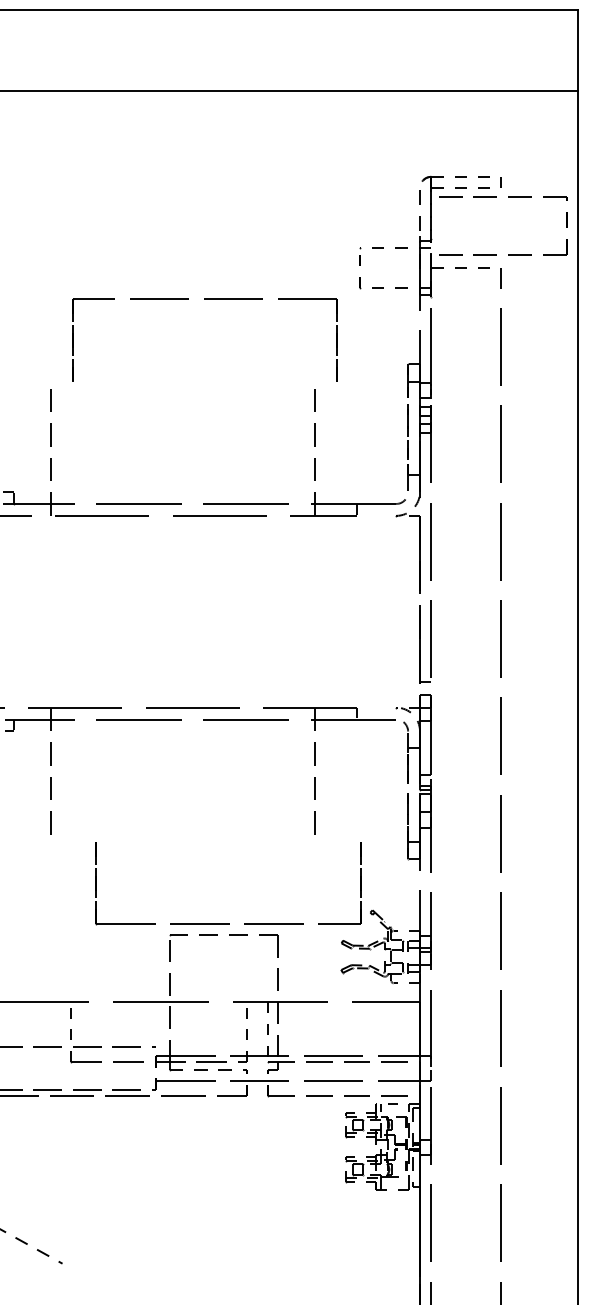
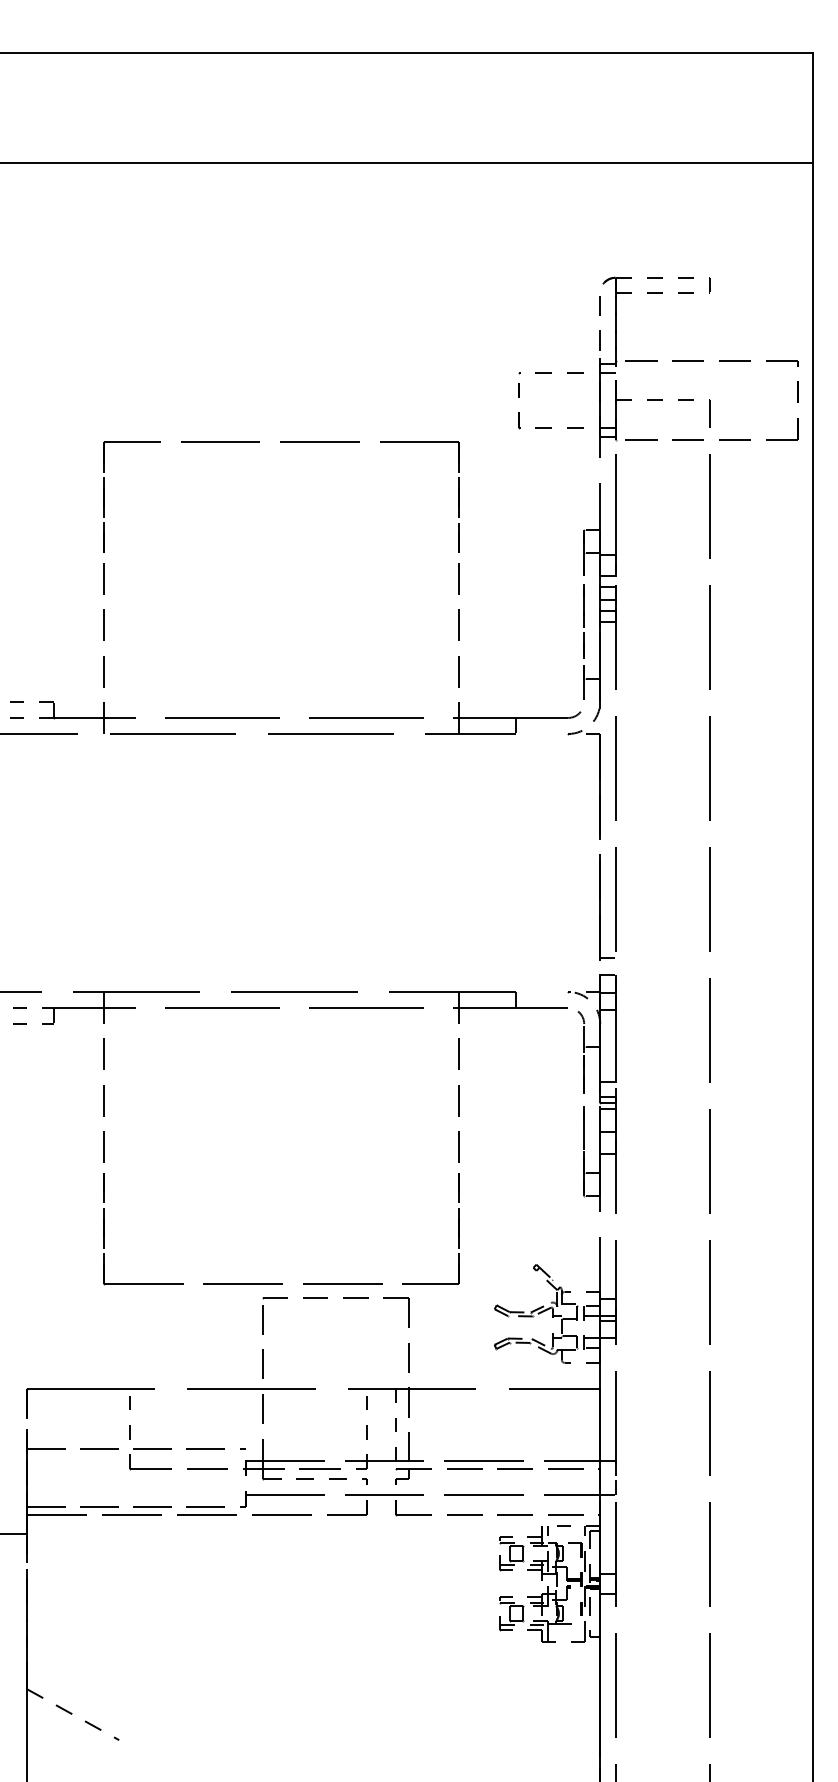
part: (496, 197) -> (703, 361), moved
part: (204, 299) -> (281, 442), moved
part: (228, 924) -> (281, 1283), moved

